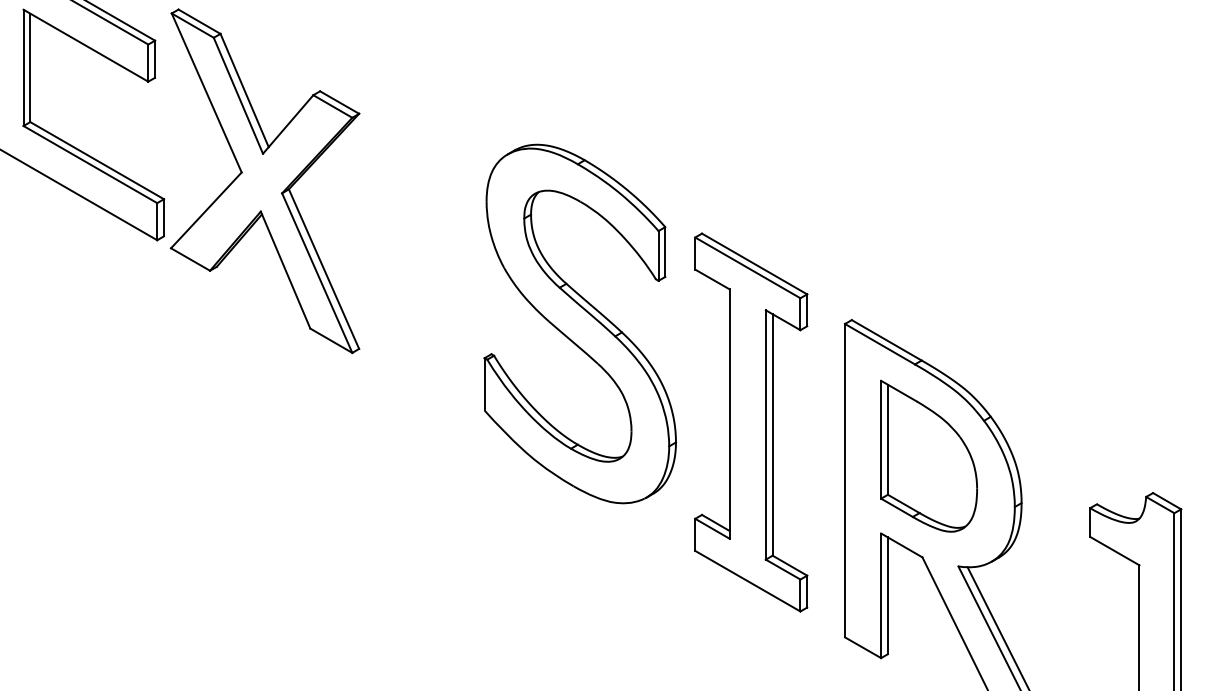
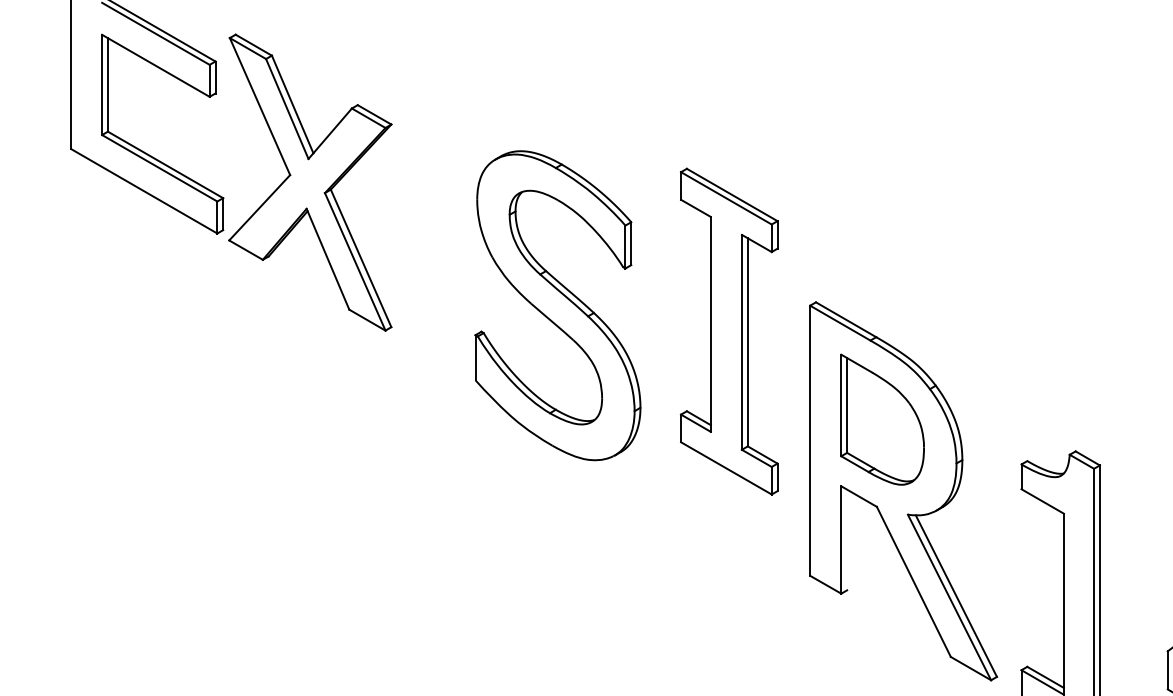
part: (579, 323) -> (557, 305), moved
part: (751, 422) -> (729, 331), moved
line: (888, 595) -> (847, 539), removed

